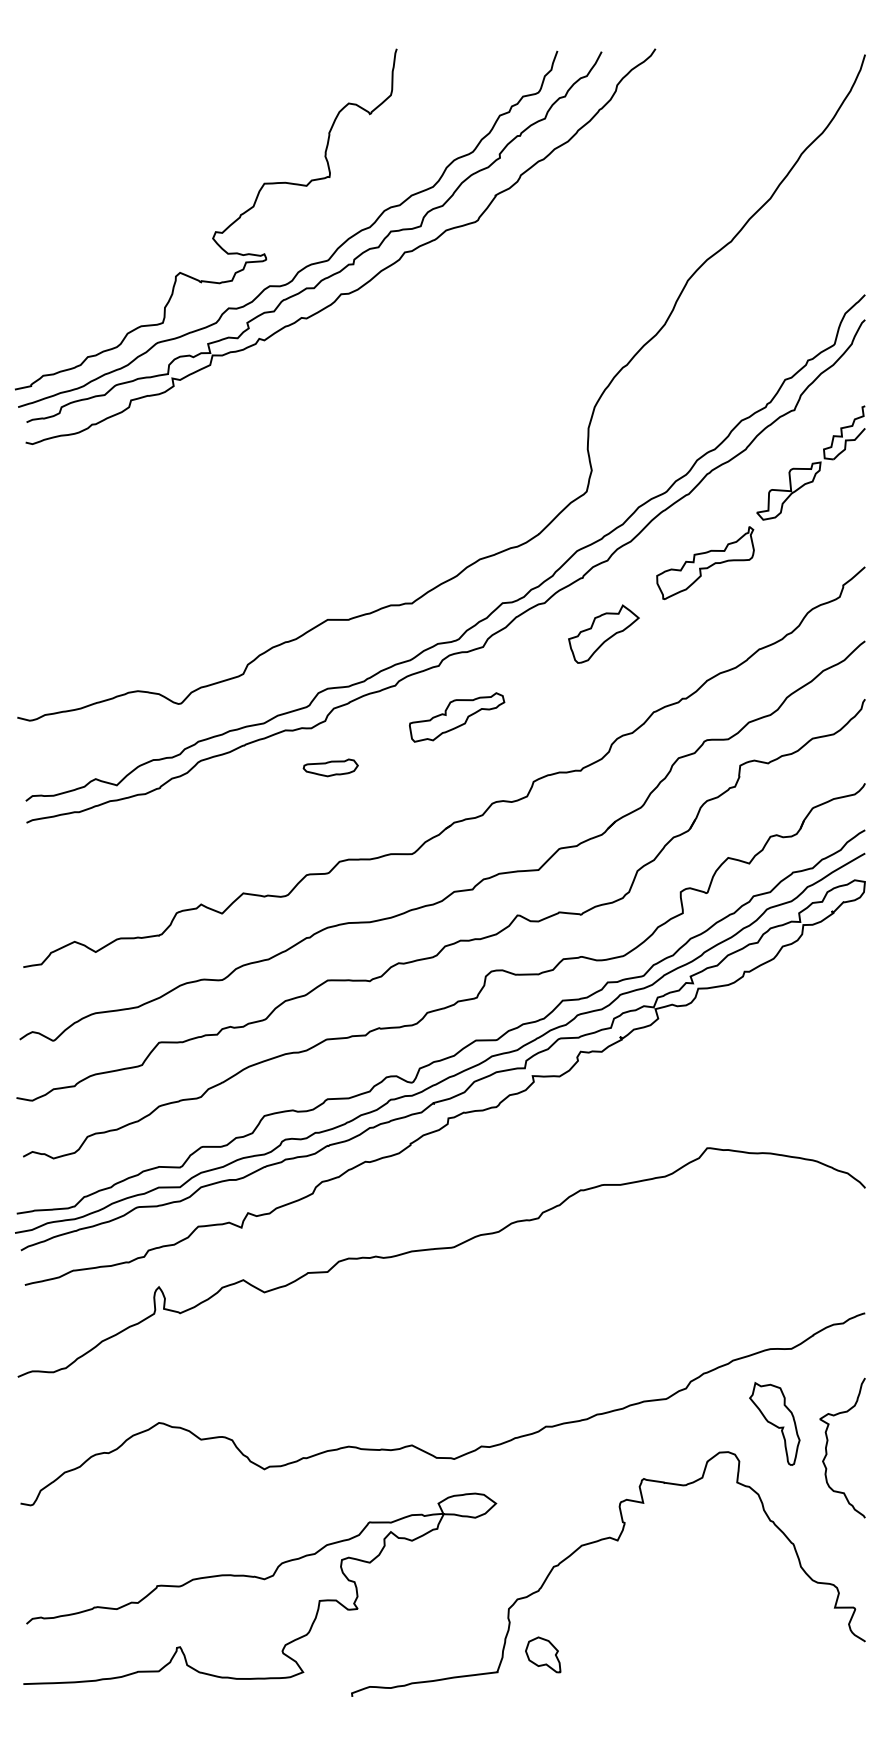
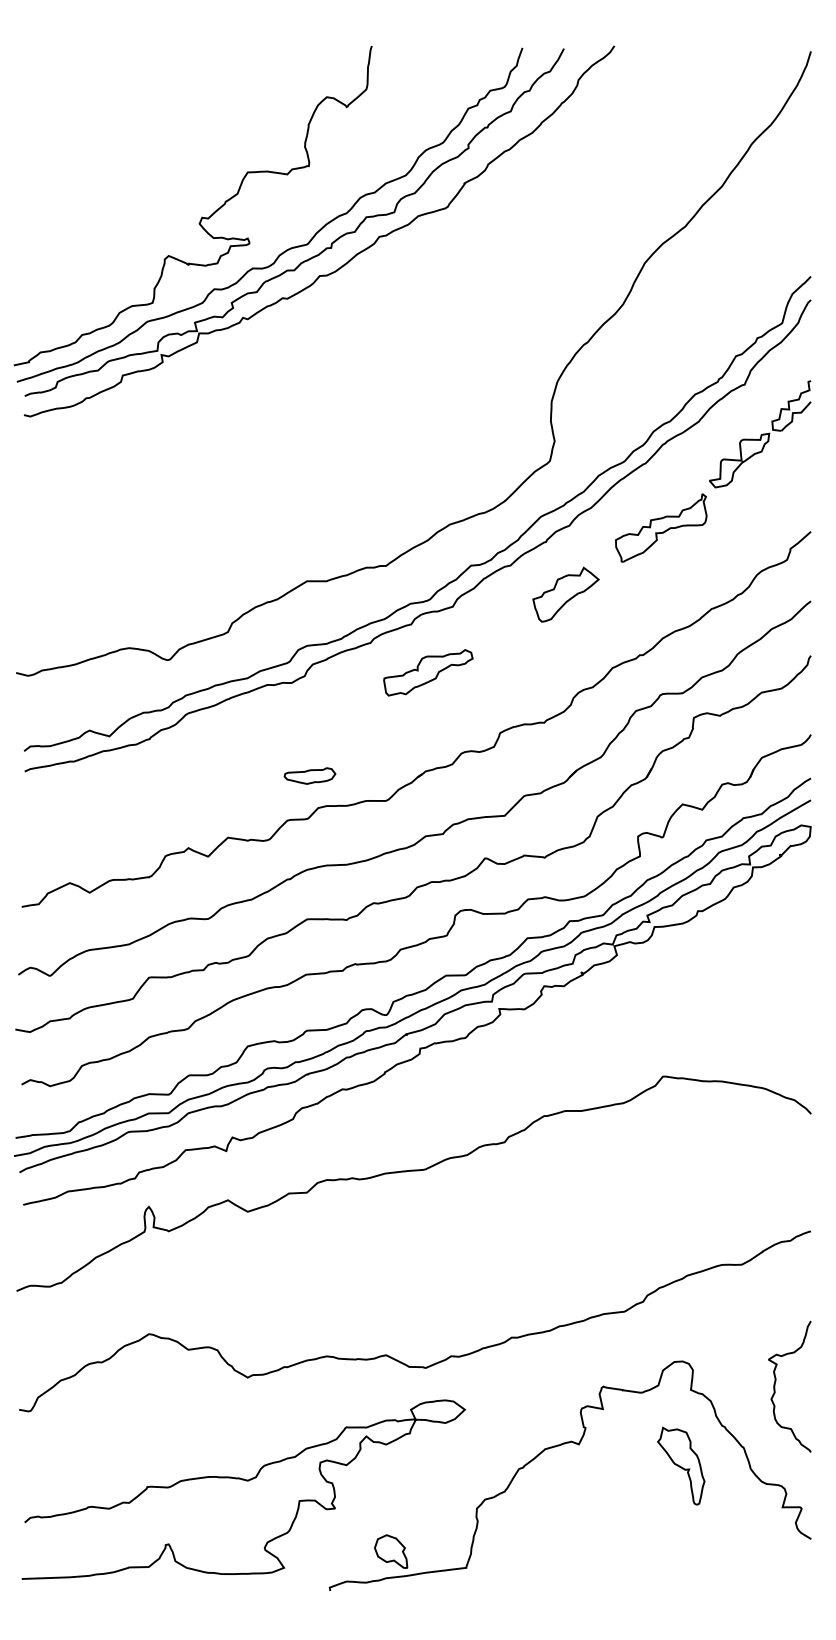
part: (330, 767) -> (309, 775), moved
part: (775, 1423) -> (681, 1465), moved
curve: (828, 1442) -> (776, 1381), moved
part: (543, 1654) -> (391, 1551), moved

